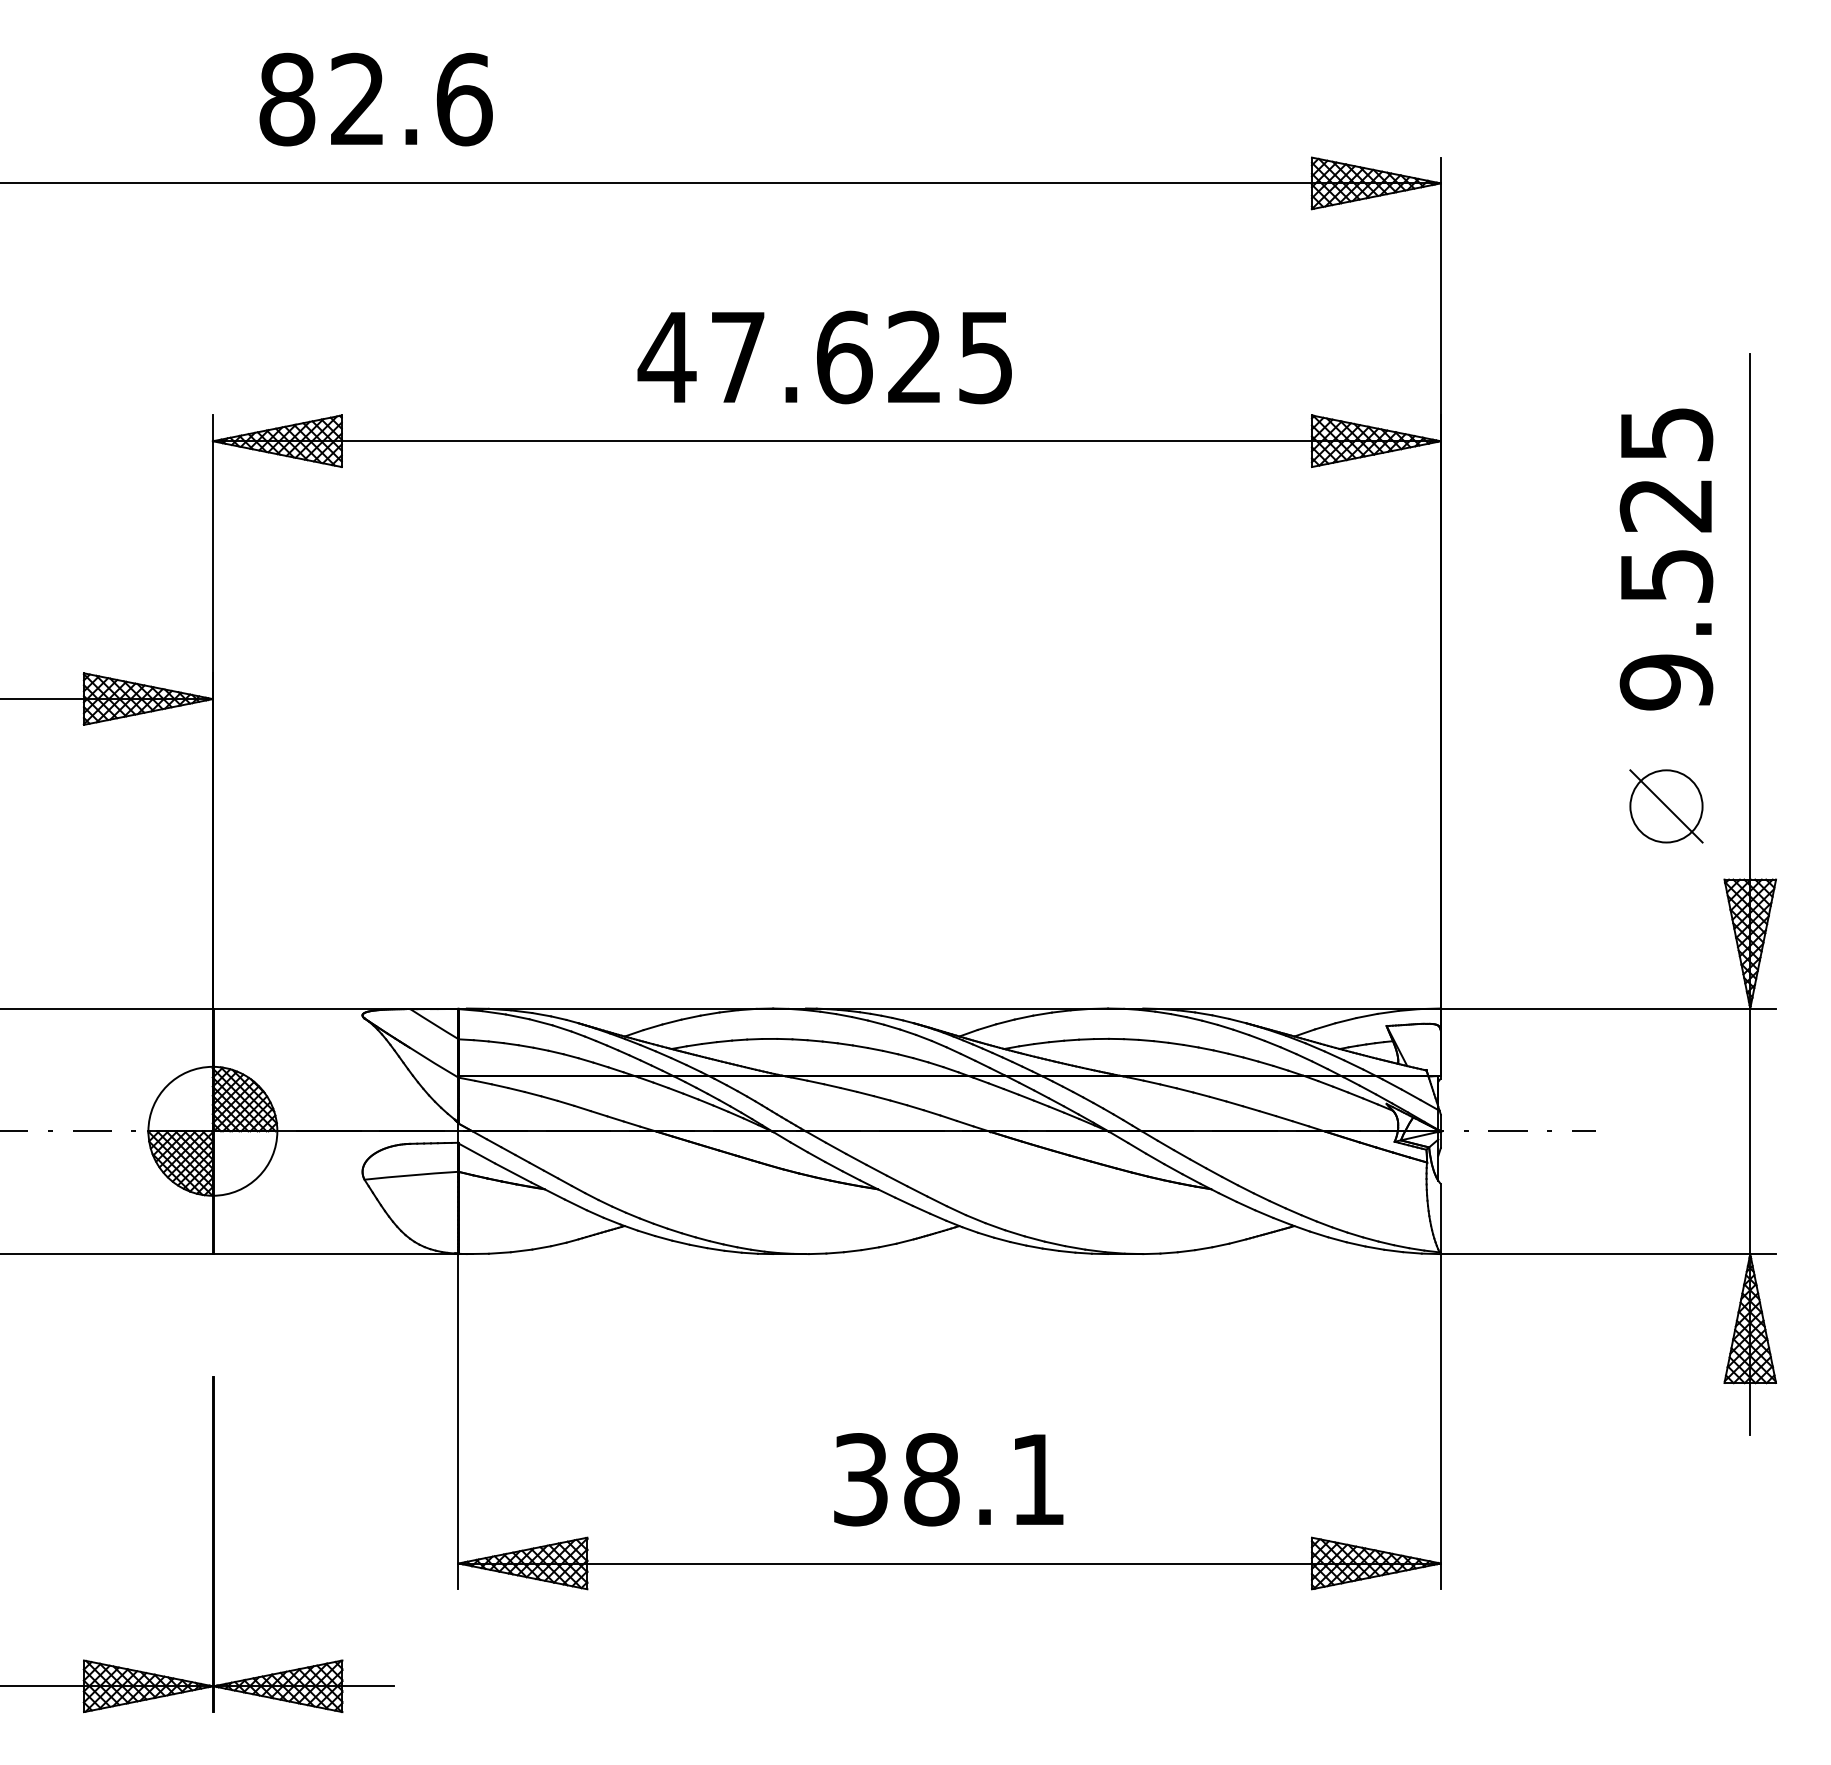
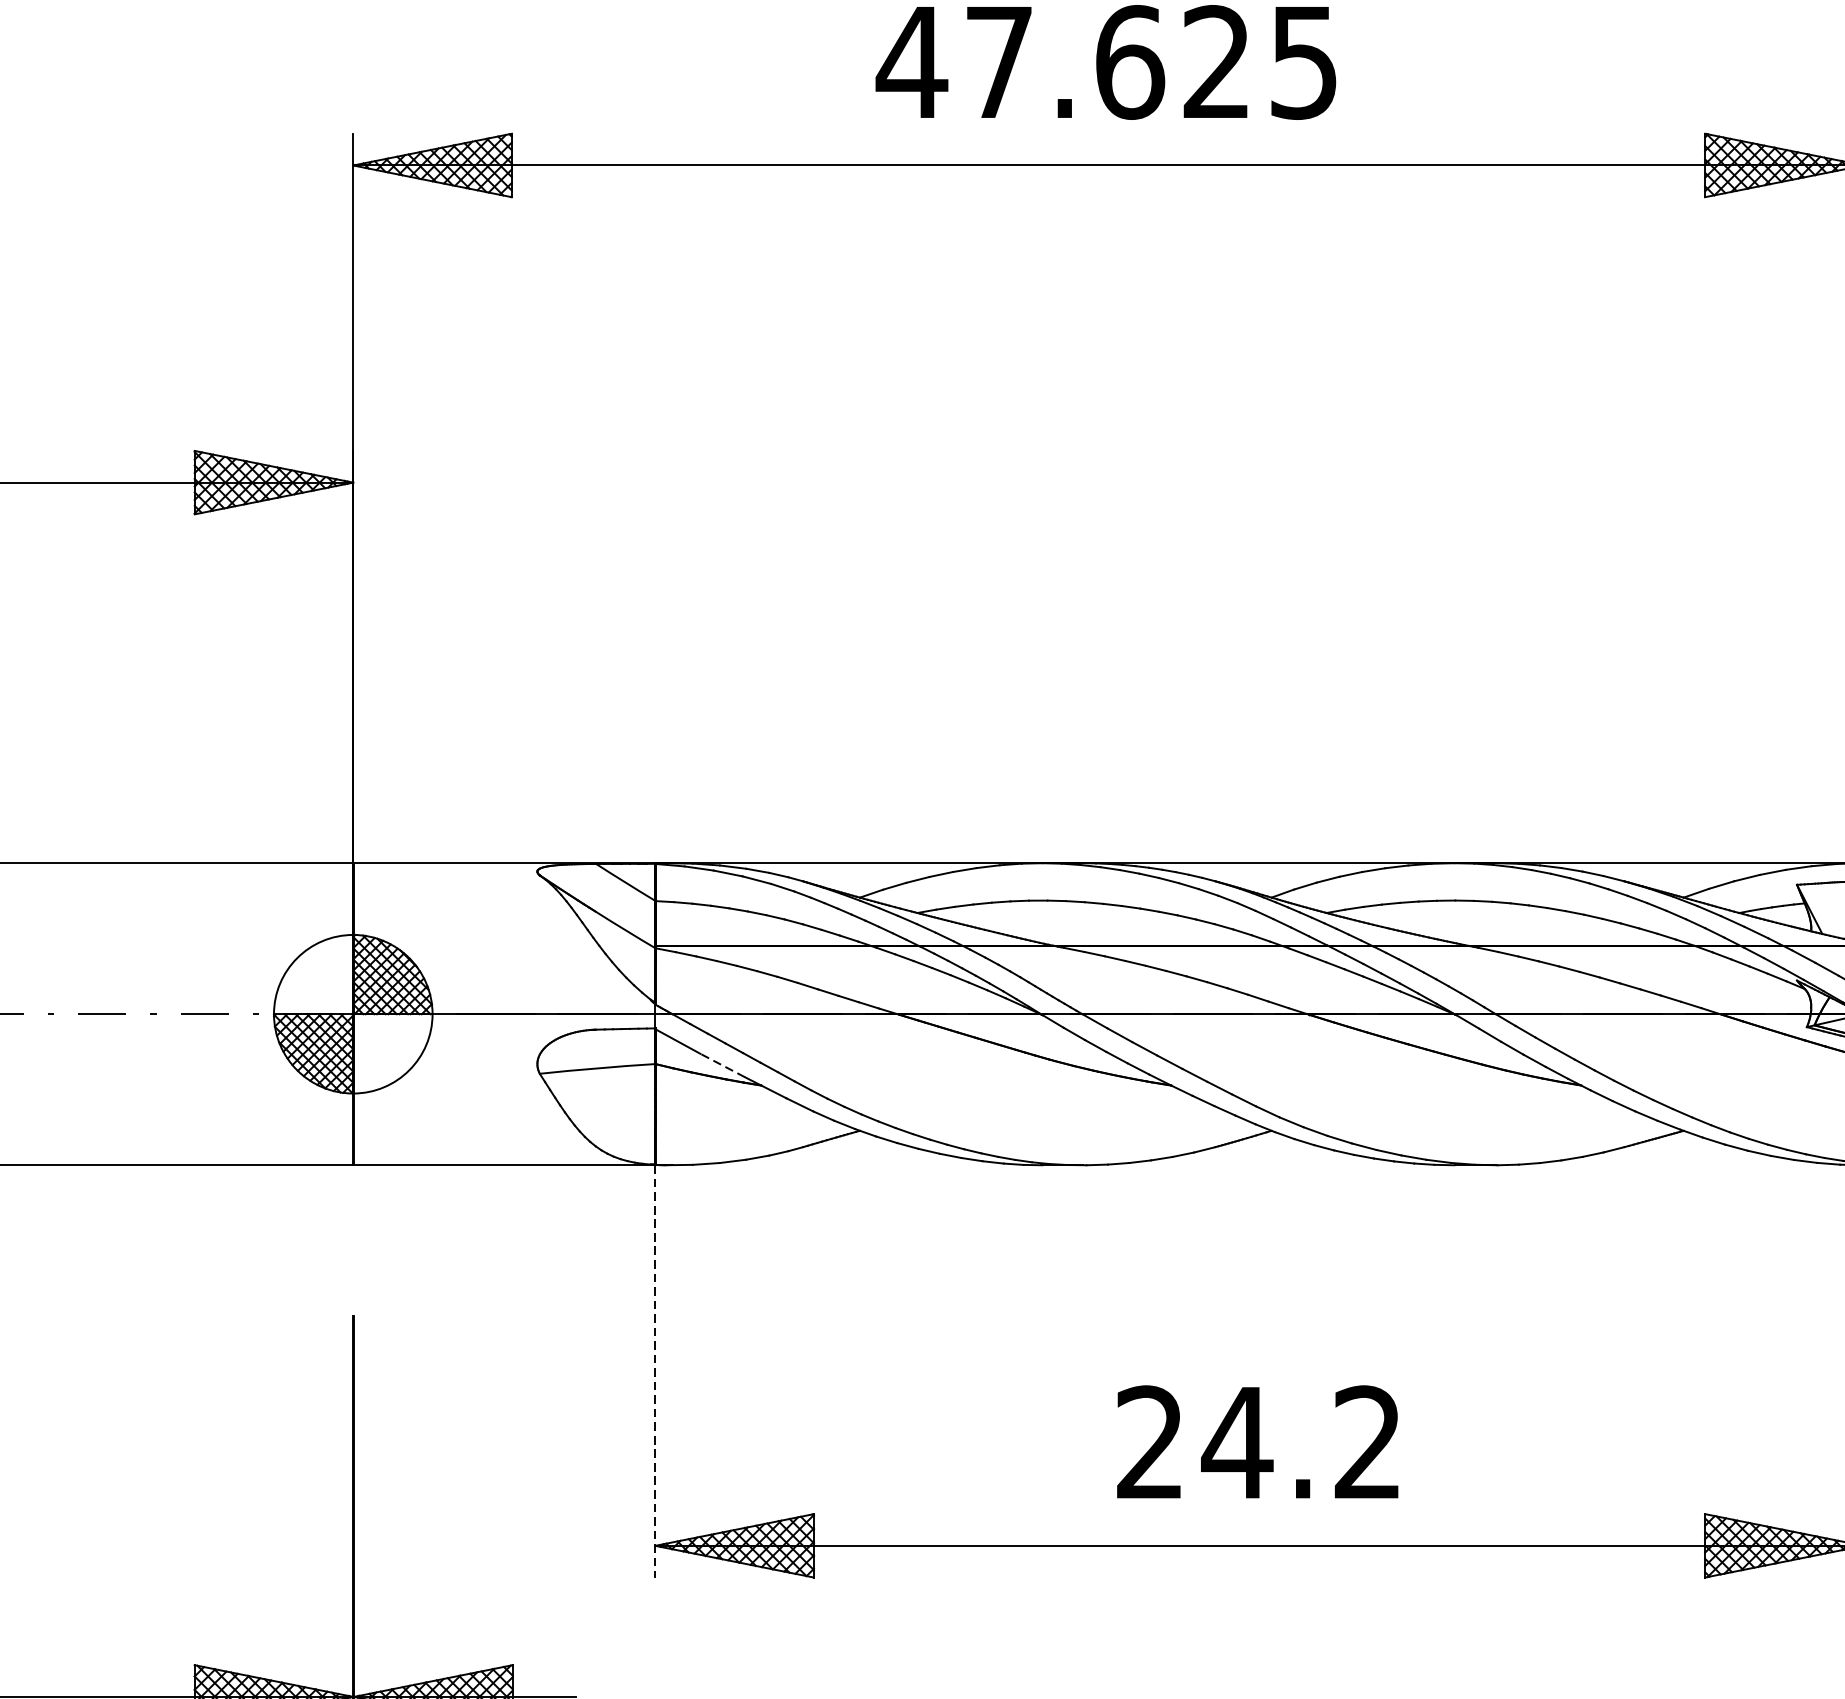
line: (512, 1172) -> (721, 1064), solid -> dashed
line: (458, 1421) -> (655, 1371), solid -> dashed
text: (948, 1479) -> (1258, 1442), 38.1 -> 24.2

